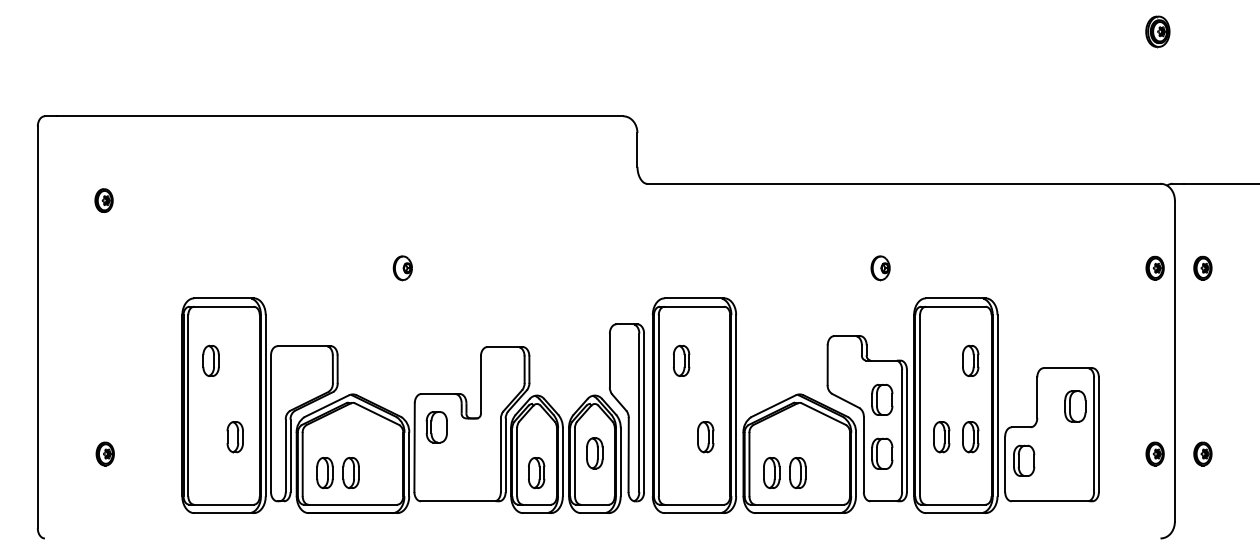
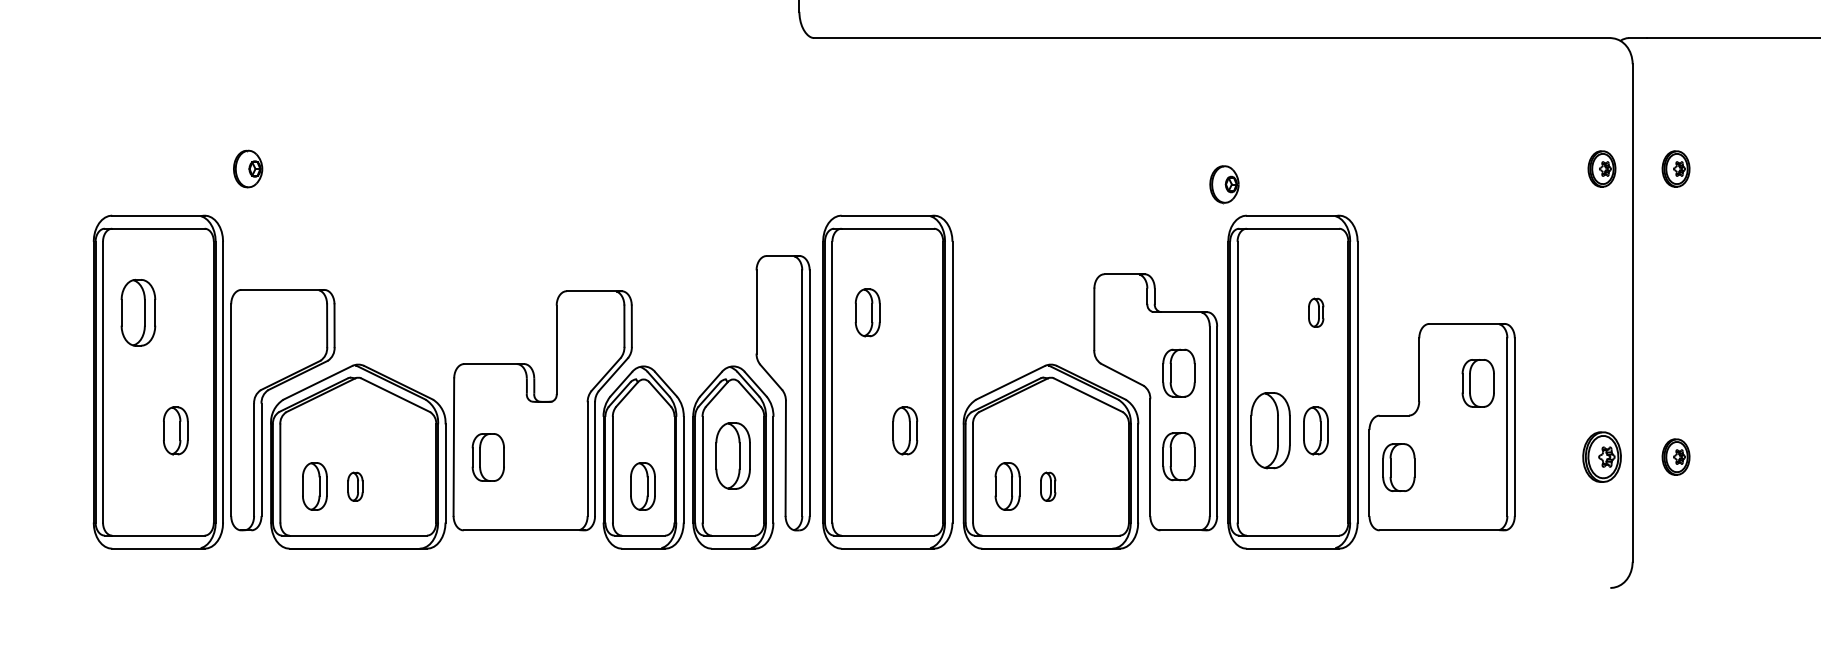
part: (402, 268) -> (247, 169), moved
part: (880, 268) -> (1224, 184), moved
part: (210, 360) -> (137, 312), size x1.4
part: (970, 360) -> (1315, 312), size x0.6
part: (436, 427) -> (487, 457), moved
part: (941, 437) -> (1270, 431), size x1.6
part: (594, 453) -> (732, 456), size x1.4
part: (1154, 453) -> (1601, 456), size x1.4
part: (350, 473) -> (354, 487), size x0.6
part: (797, 473) -> (1047, 487), size x0.6

